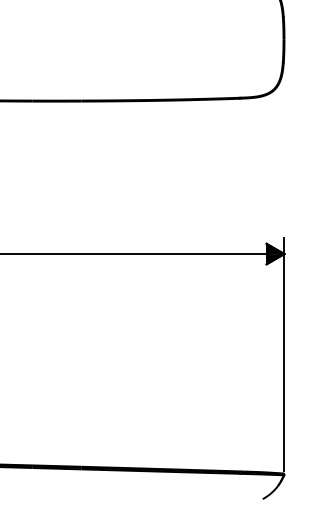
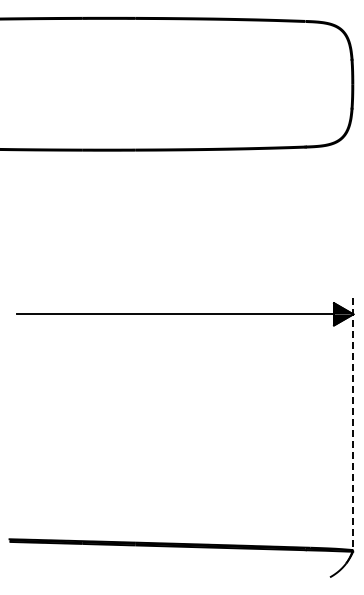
line: (284, 353) -> (353, 421), solid -> dashed

